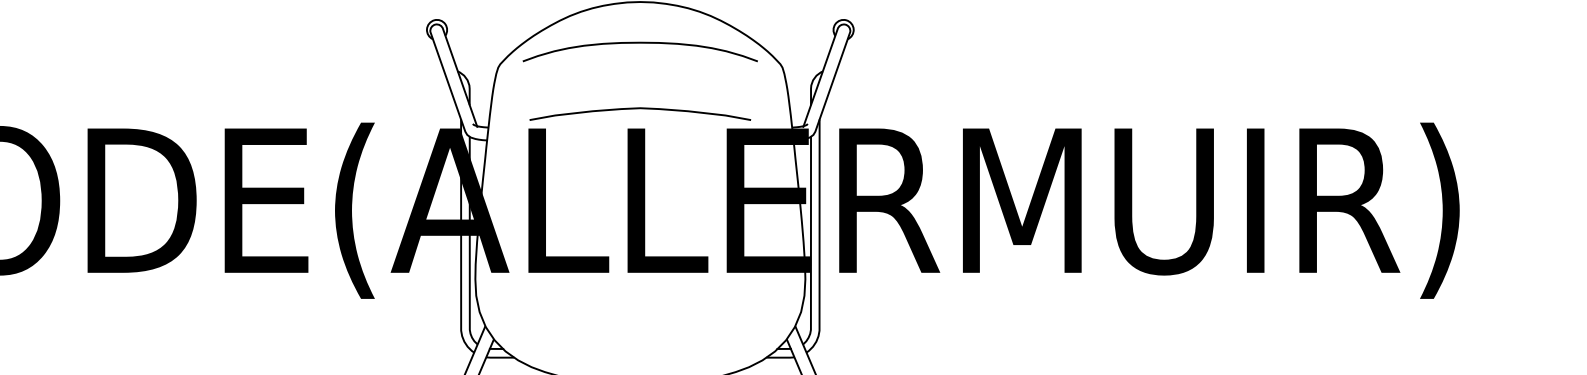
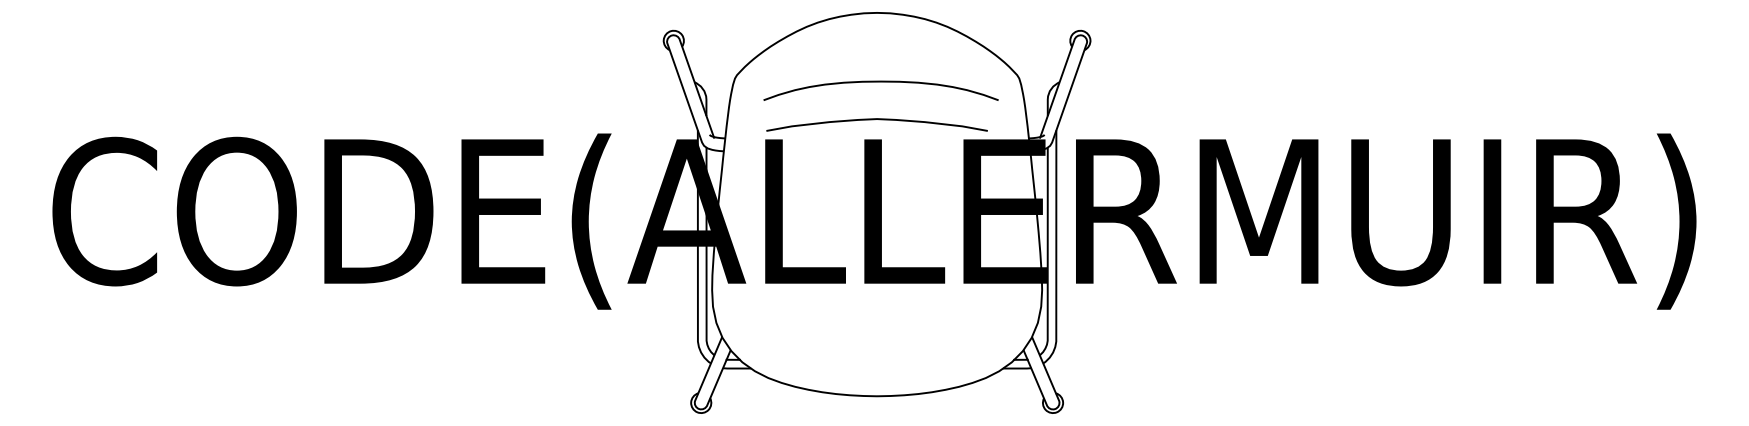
curve: (639, 43) -> (880, 82), moved

